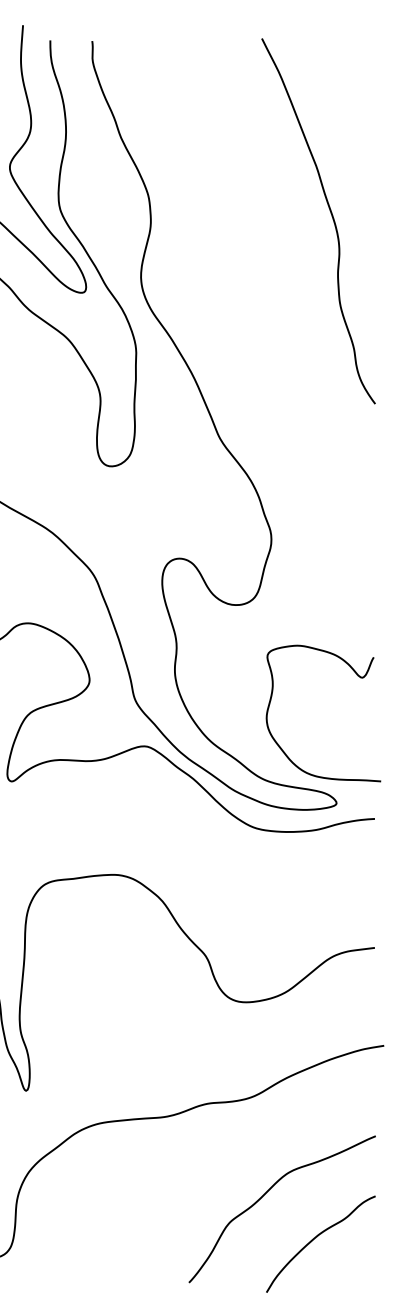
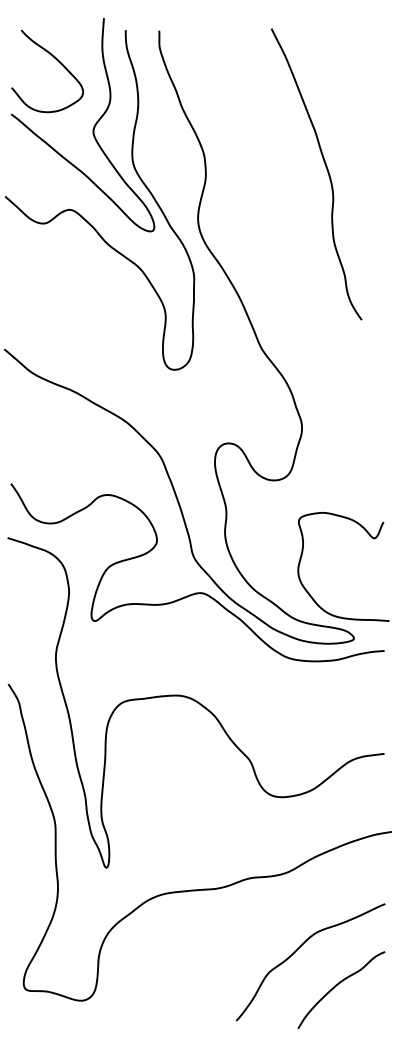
curve: (330, 216) -> (326, 170), moved

